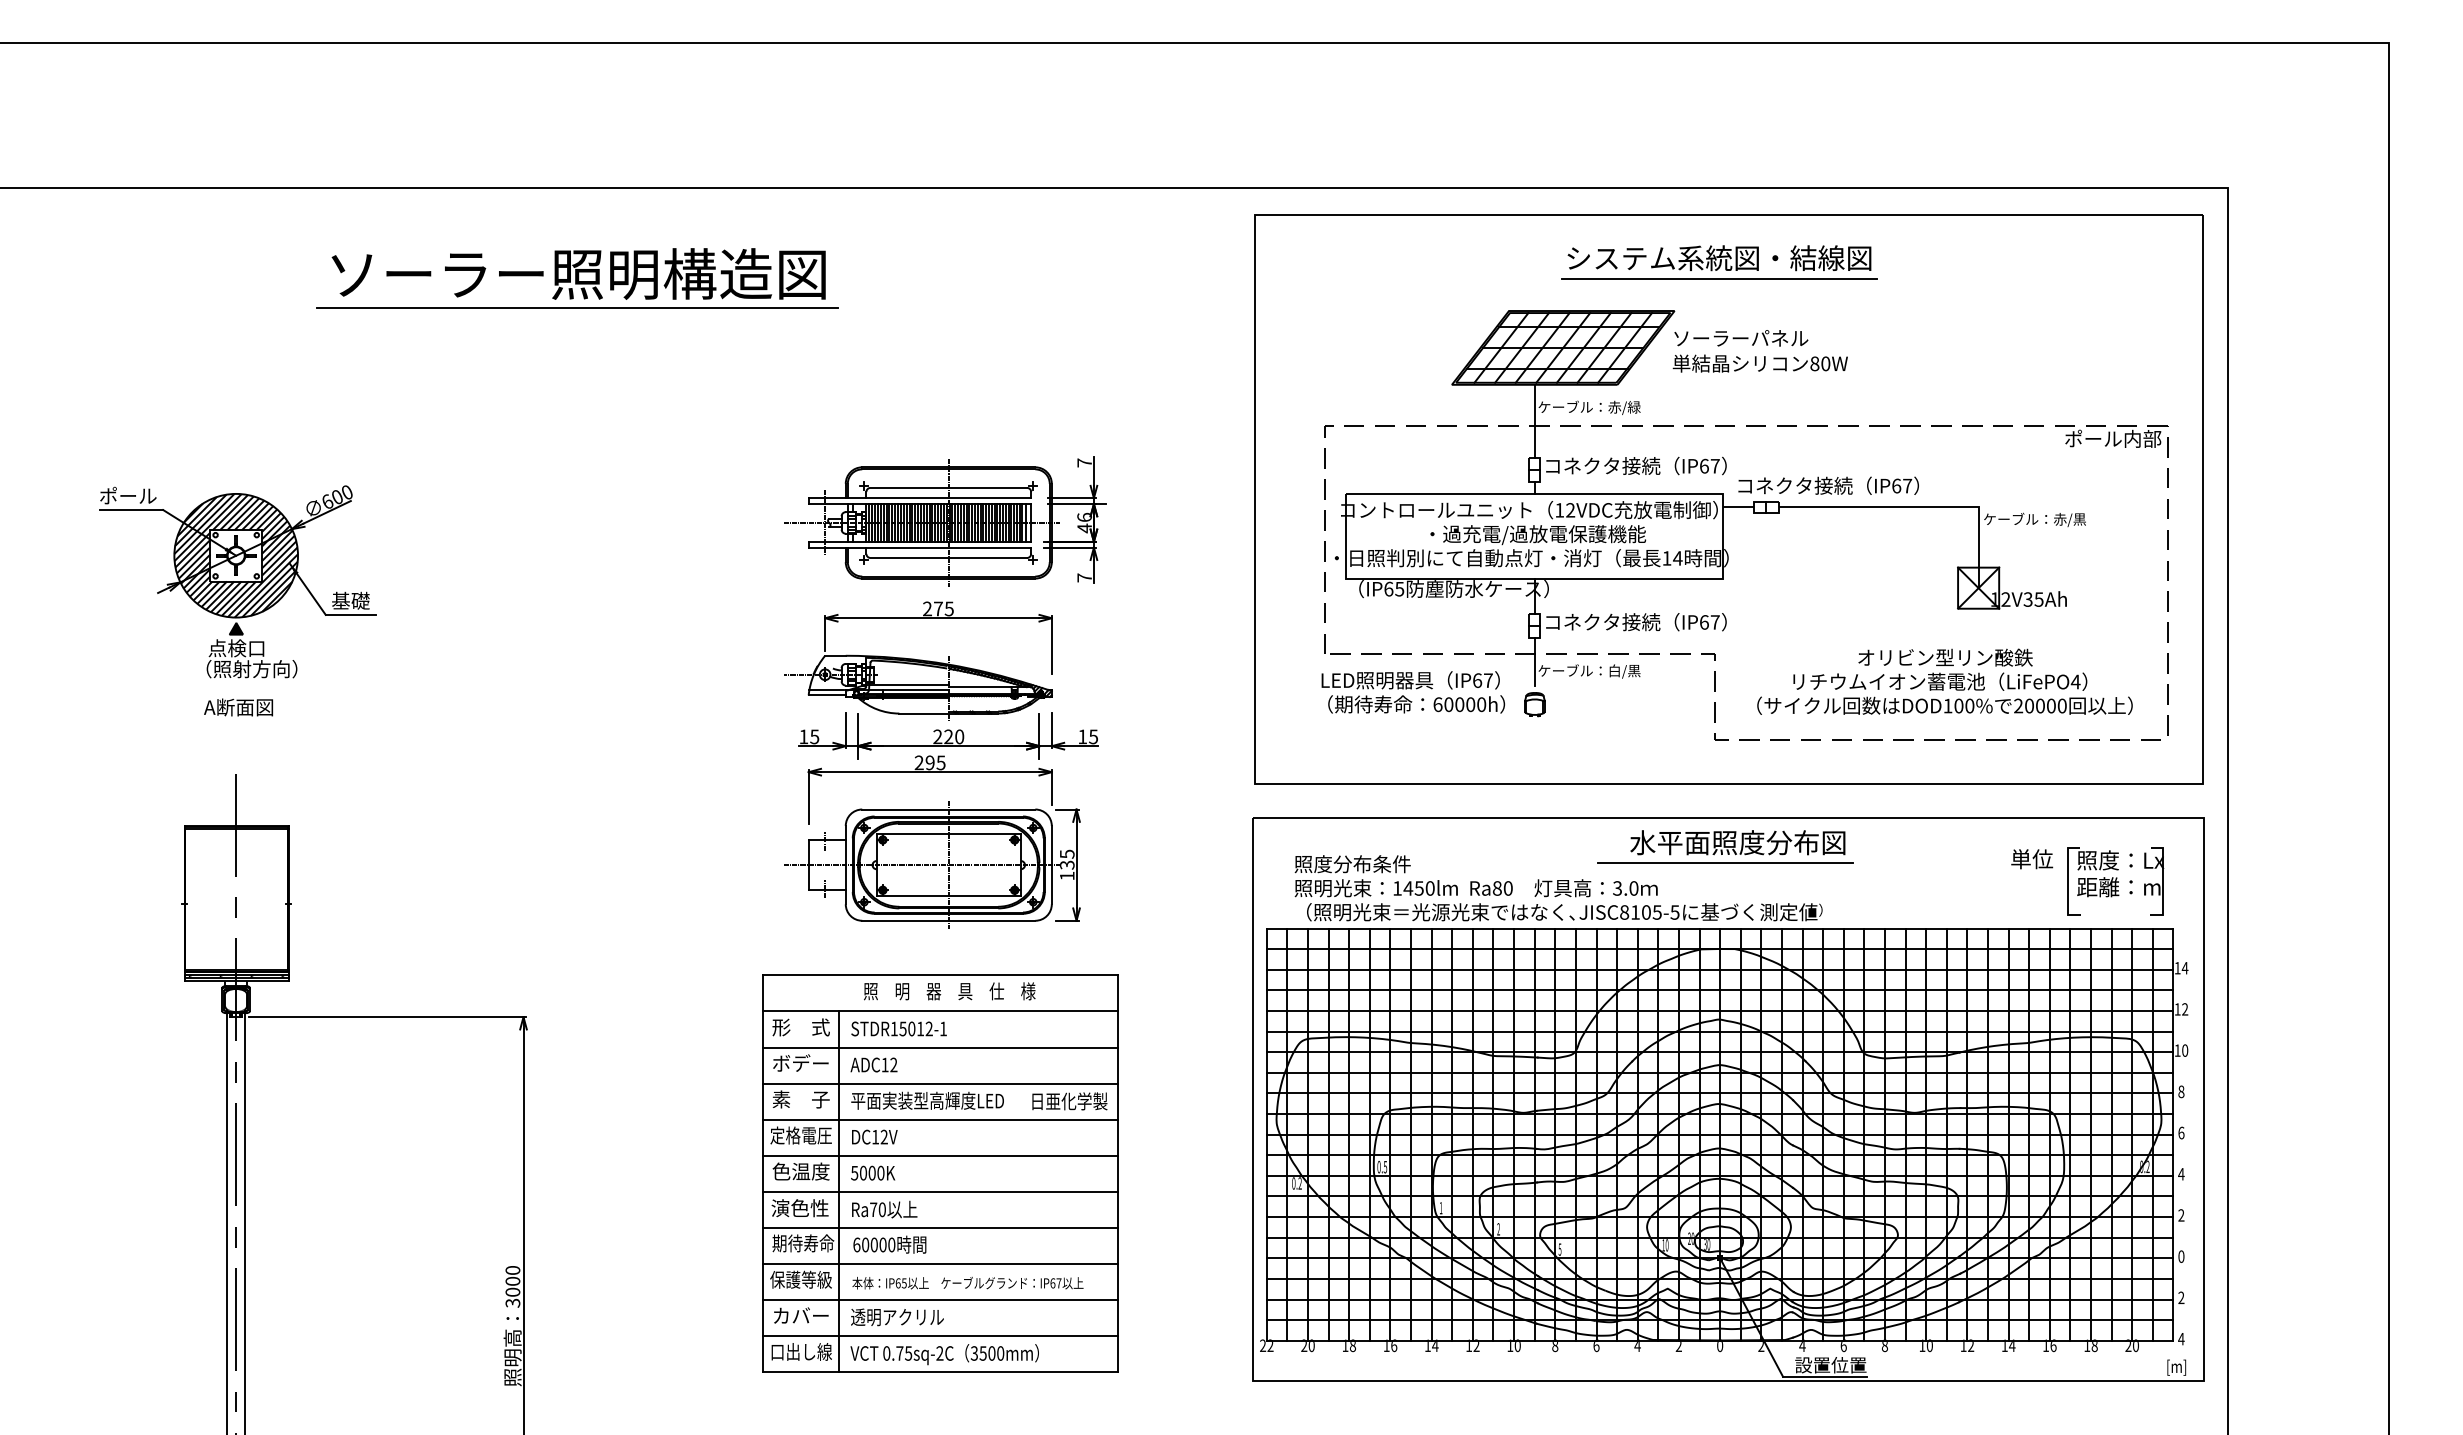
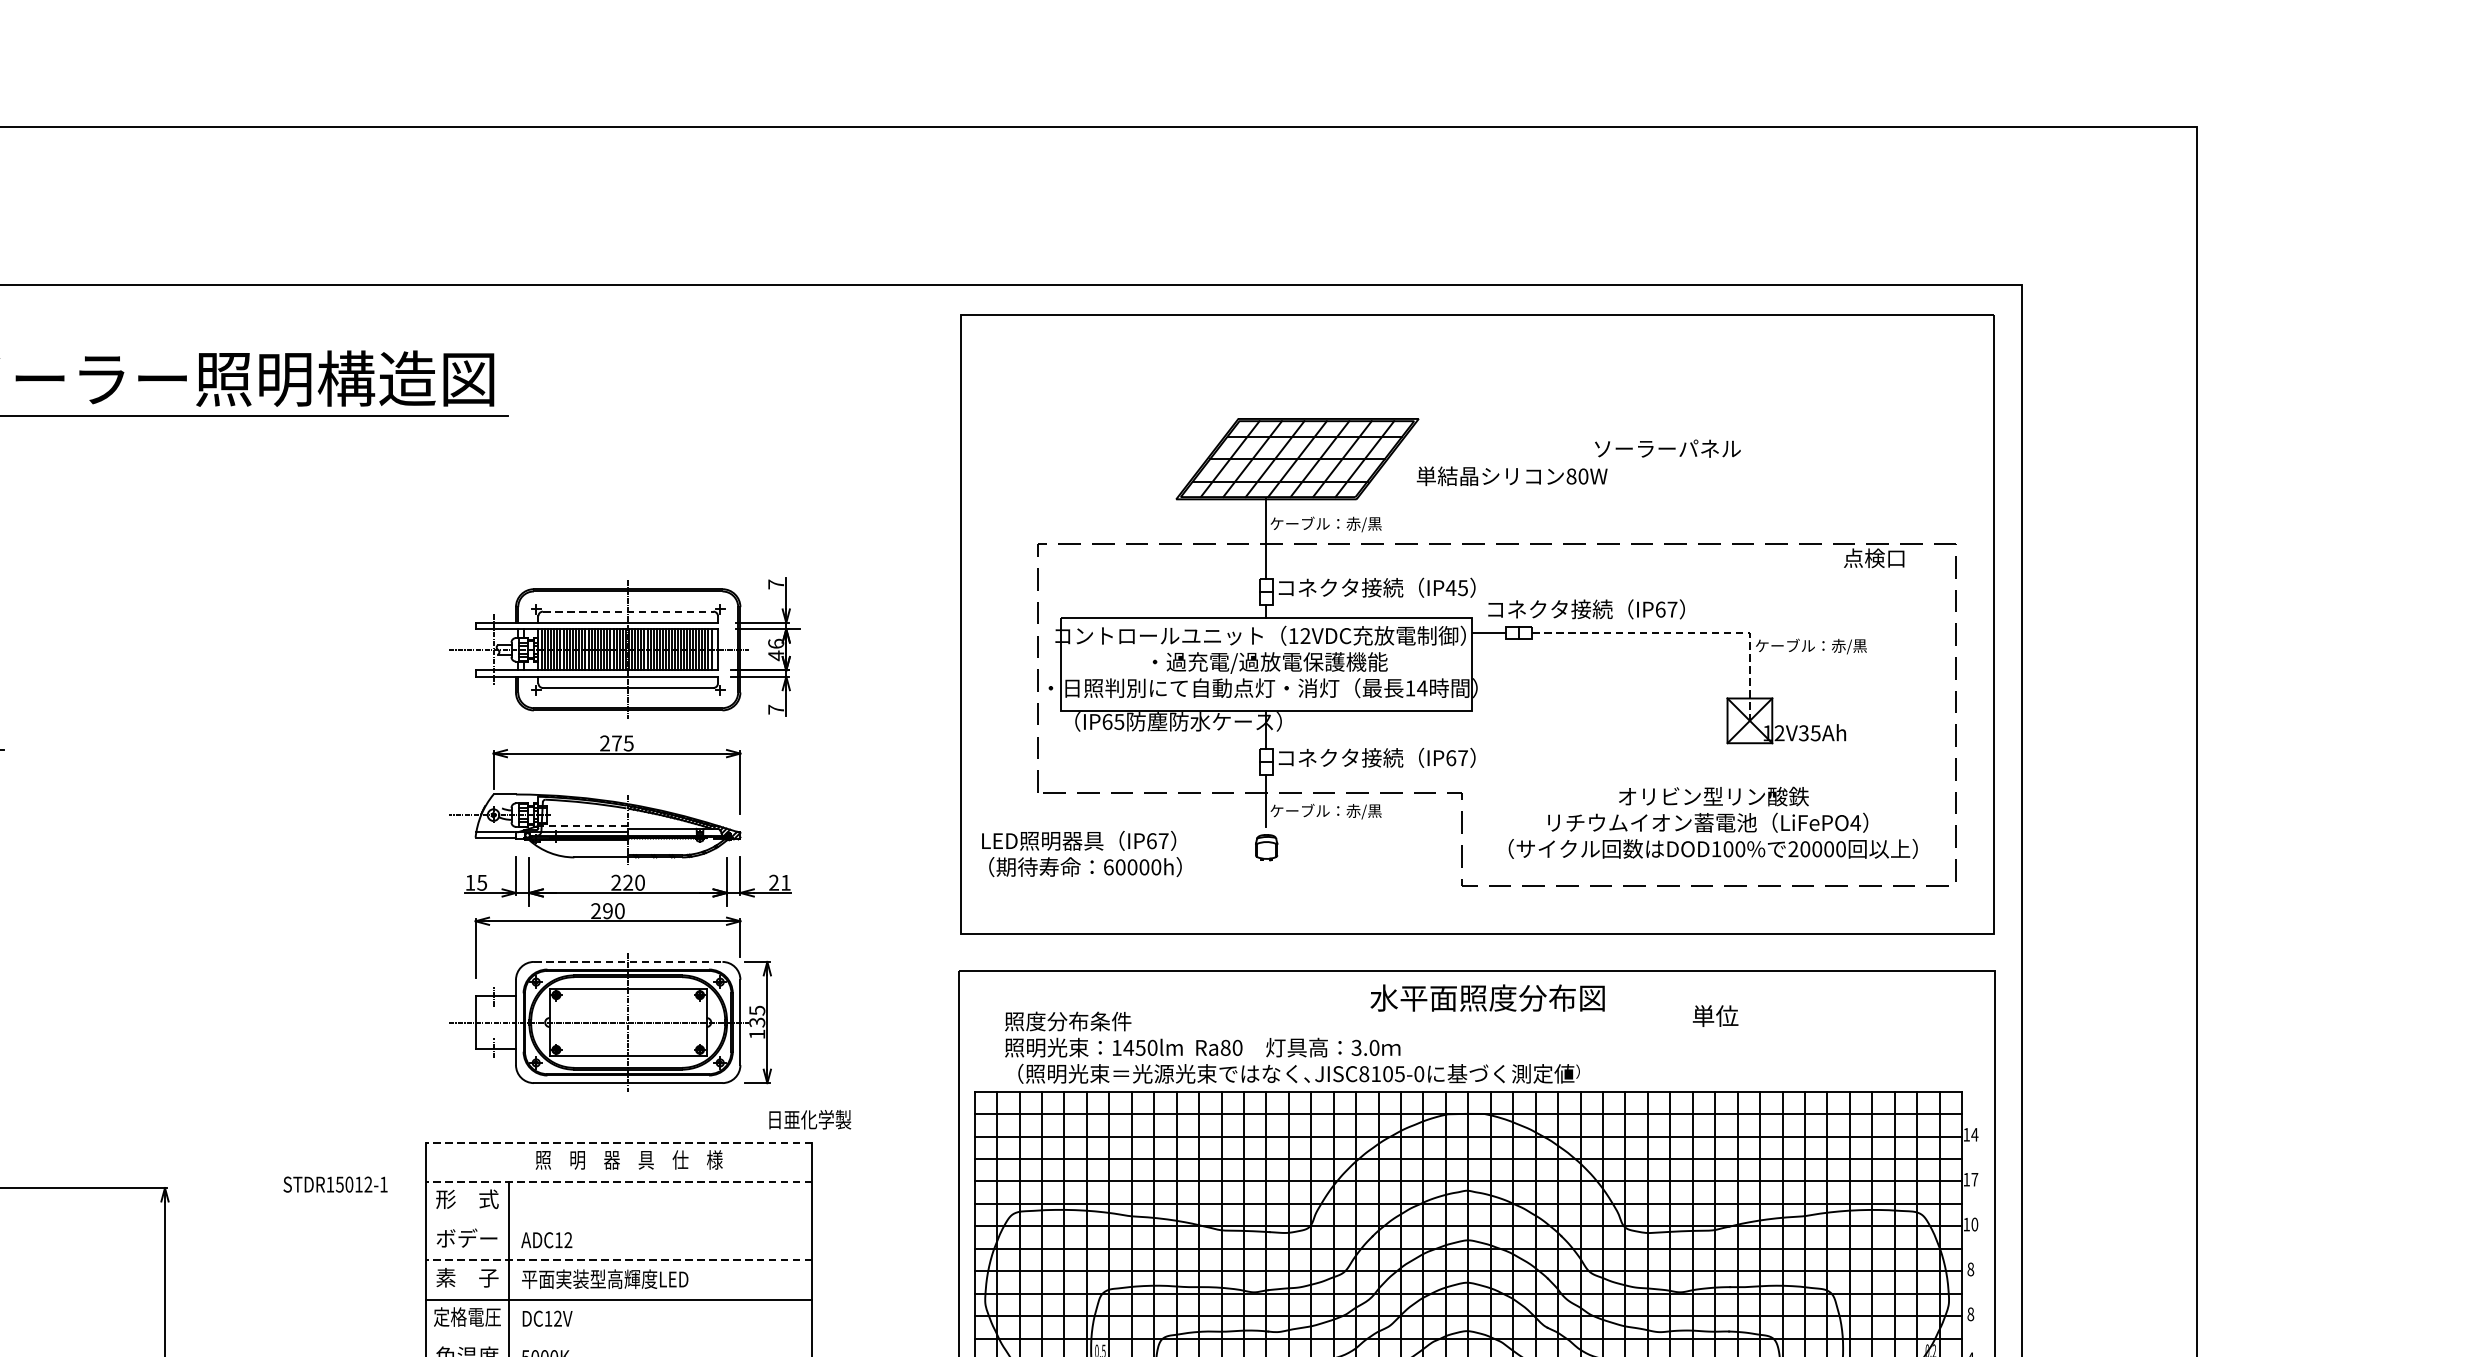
part: (1719, 262) -> (1467, 366), removed
text: (1741, 338) -> (1668, 448), moved
text: (1633, 407) -> (1373, 524), ケーブル：赤/緑 -> ケーブル：赤/黒
text: (2113, 438) -> (1896, 557), ポール内部 -> 点検口
text: (1709, 465) -> (1456, 587), IP67 -> IP45
line: (949, 487) -> (628, 611), solid -> dashed
line: (1920, 507) -> (1686, 632), solid -> dashed
text: (1614, 671) -> (1353, 811), ケーブル：白/黒 -> ケーブル：赤/黒
line: (907, 684) -> (583, 825), solid -> dashed
text: (1412, 692) -> (1081, 854), moved
text: (1087, 736) -> (779, 882), 15 -> 21
text: (940, 762) -> (619, 910), 295 -> 290
line: (948, 809) -> (627, 961), solid -> dashed
text: (2032, 859) -> (1716, 1016), moved
line: (1725, 863) -> (1474, 1020), removed
part: (2115, 881) -> (1898, 1040), removed
text: (1674, 912) -> (1418, 1074), JISC8105-5 -> JISC8105-0
line: (940, 975) -> (619, 1142), solid -> dashed
text: (2185, 1009) -> (1975, 1179), 12 -> 17
line: (940, 1011) -> (619, 1181), solid -> dashed
text: (898, 1028) -> (334, 1184), moved
line: (940, 1047) -> (619, 1221), removed
line: (940, 1083) -> (619, 1260), solid -> dashed
text: (1069, 1101) -> (809, 1119), moved
text: (2181, 1132) -> (1970, 1313), 6 -> 8
line: (940, 1155) -> (619, 1338), removed

